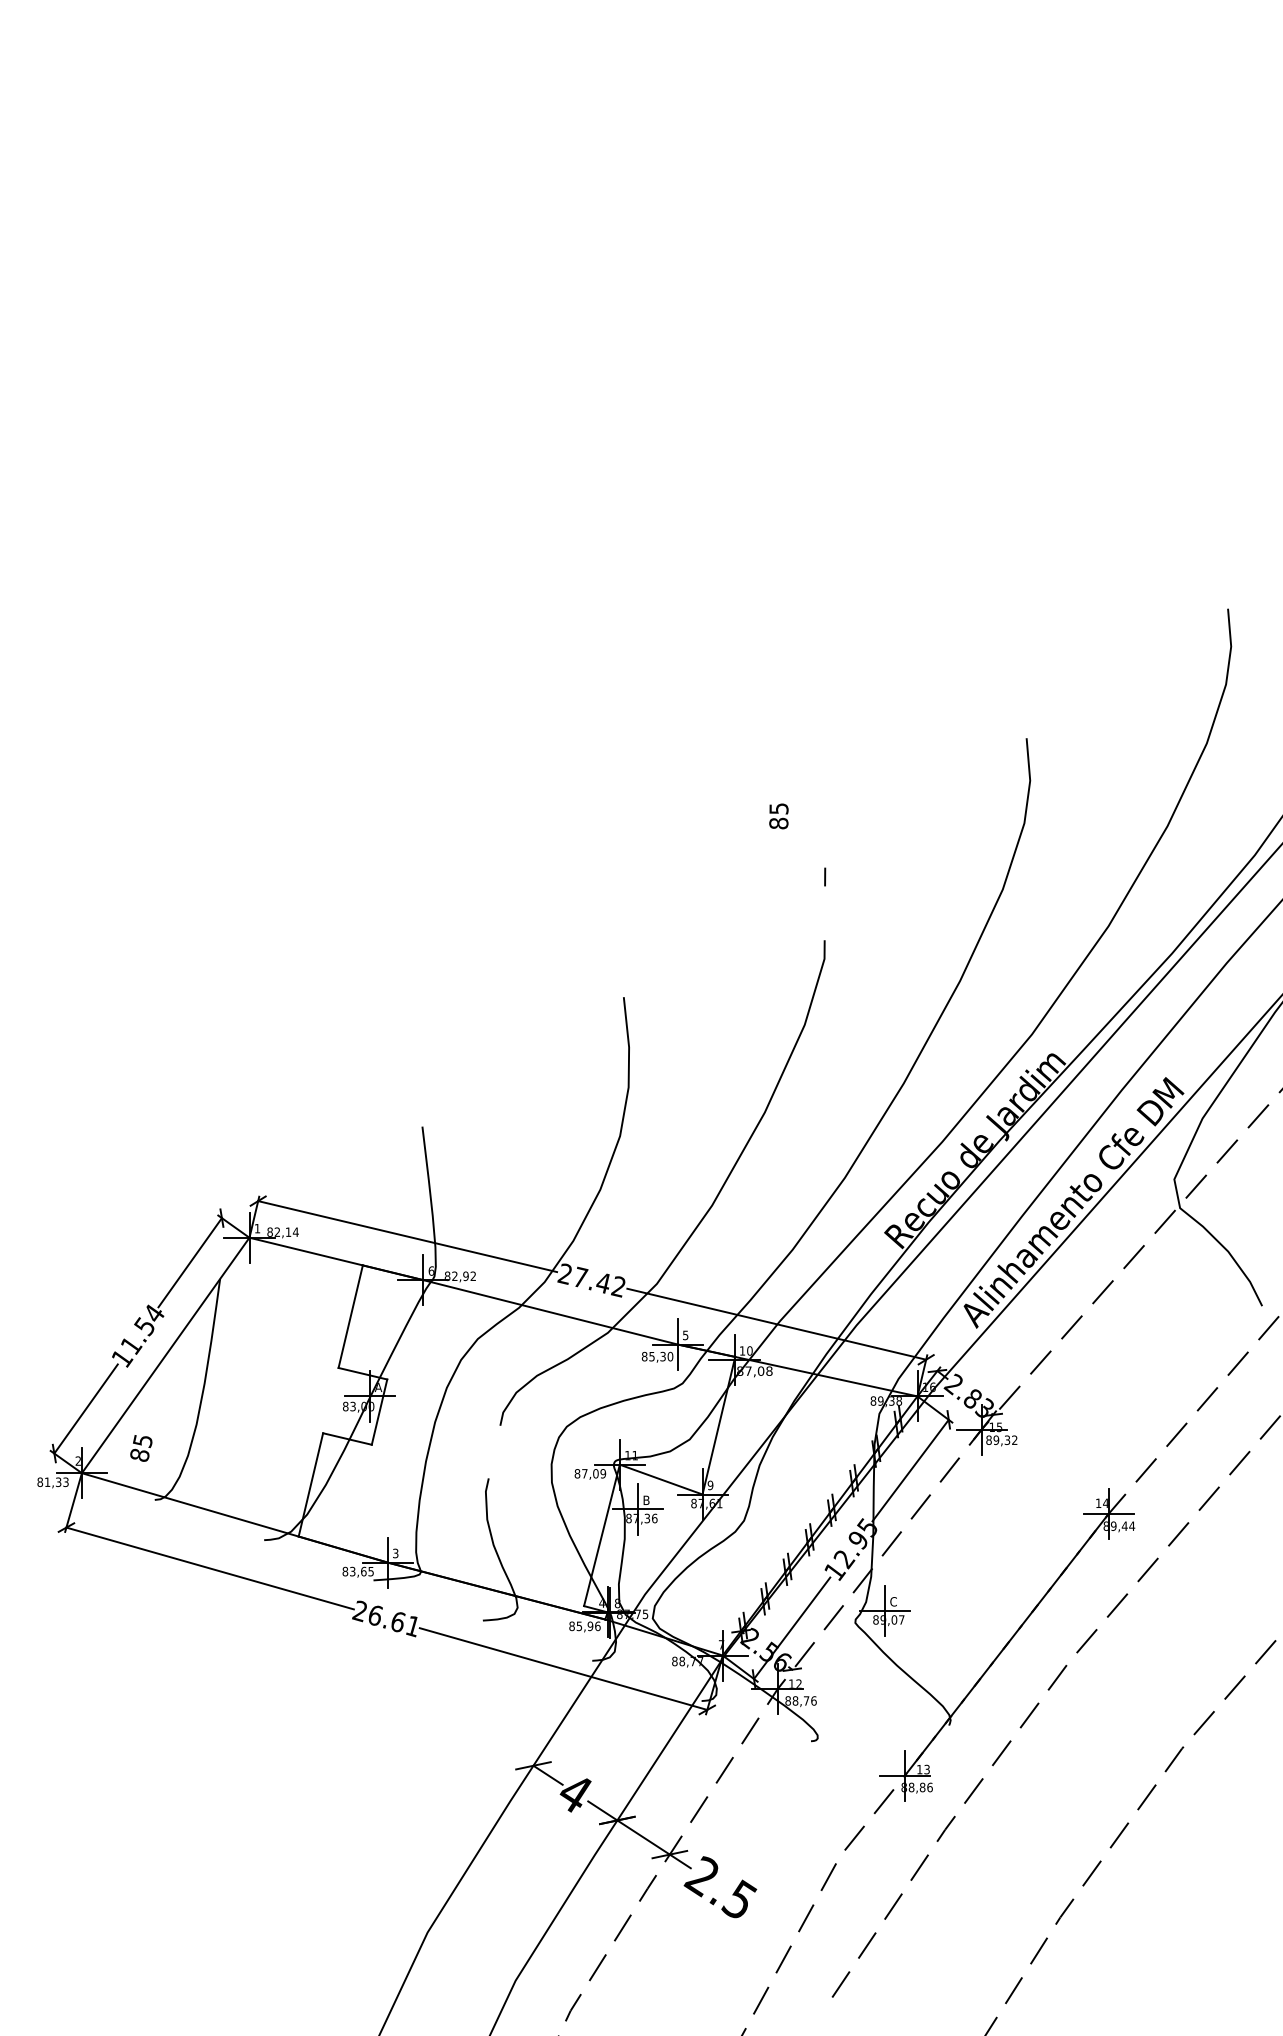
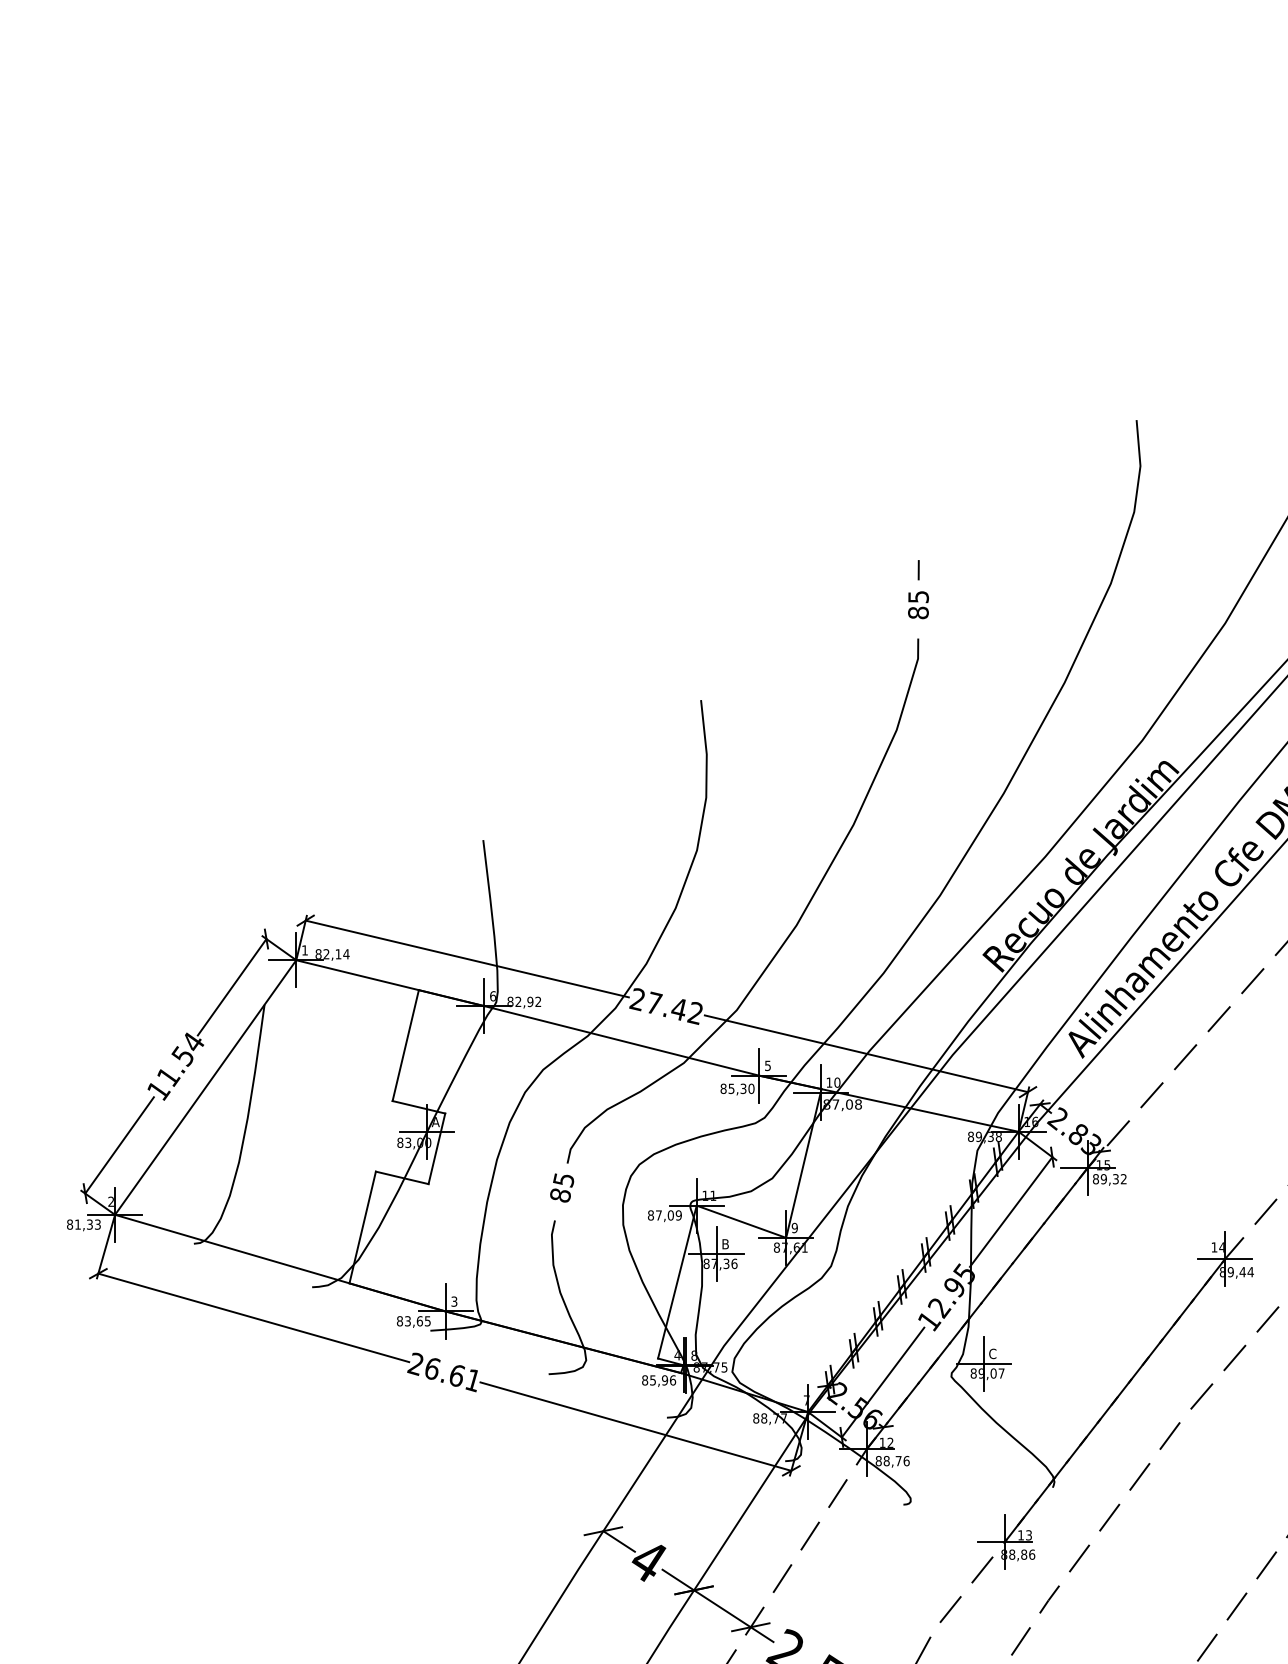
text: (778, 816) -> (918, 605), moved
text: (141, 1448) -> (562, 1188), moved
line: (879, 1559) -> (977, 1308), added

